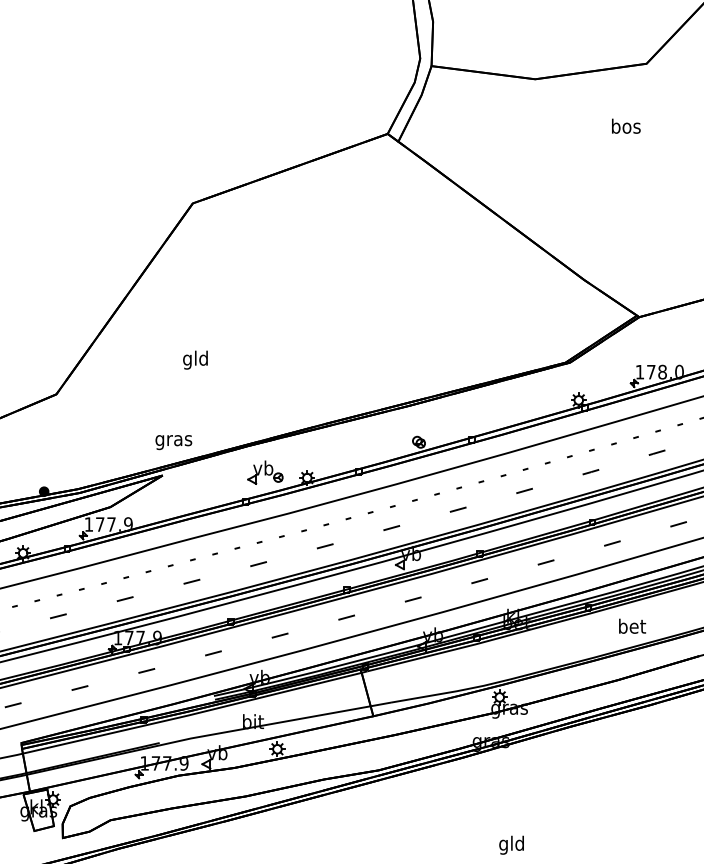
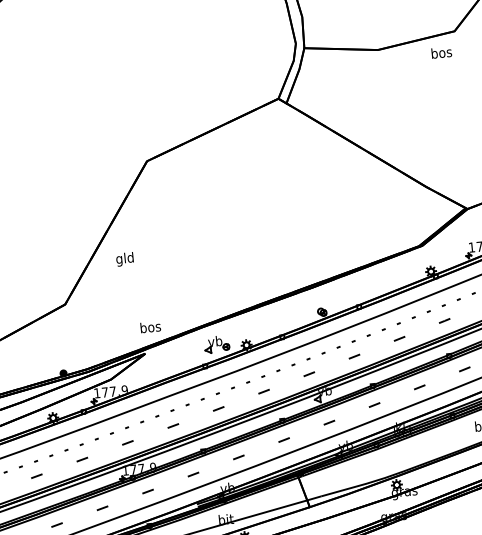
text: (626, 125) -> (441, 52), moved
text: (195, 359) -> (124, 258), moved
text: (173, 440) -> (150, 328), gras -> bos

